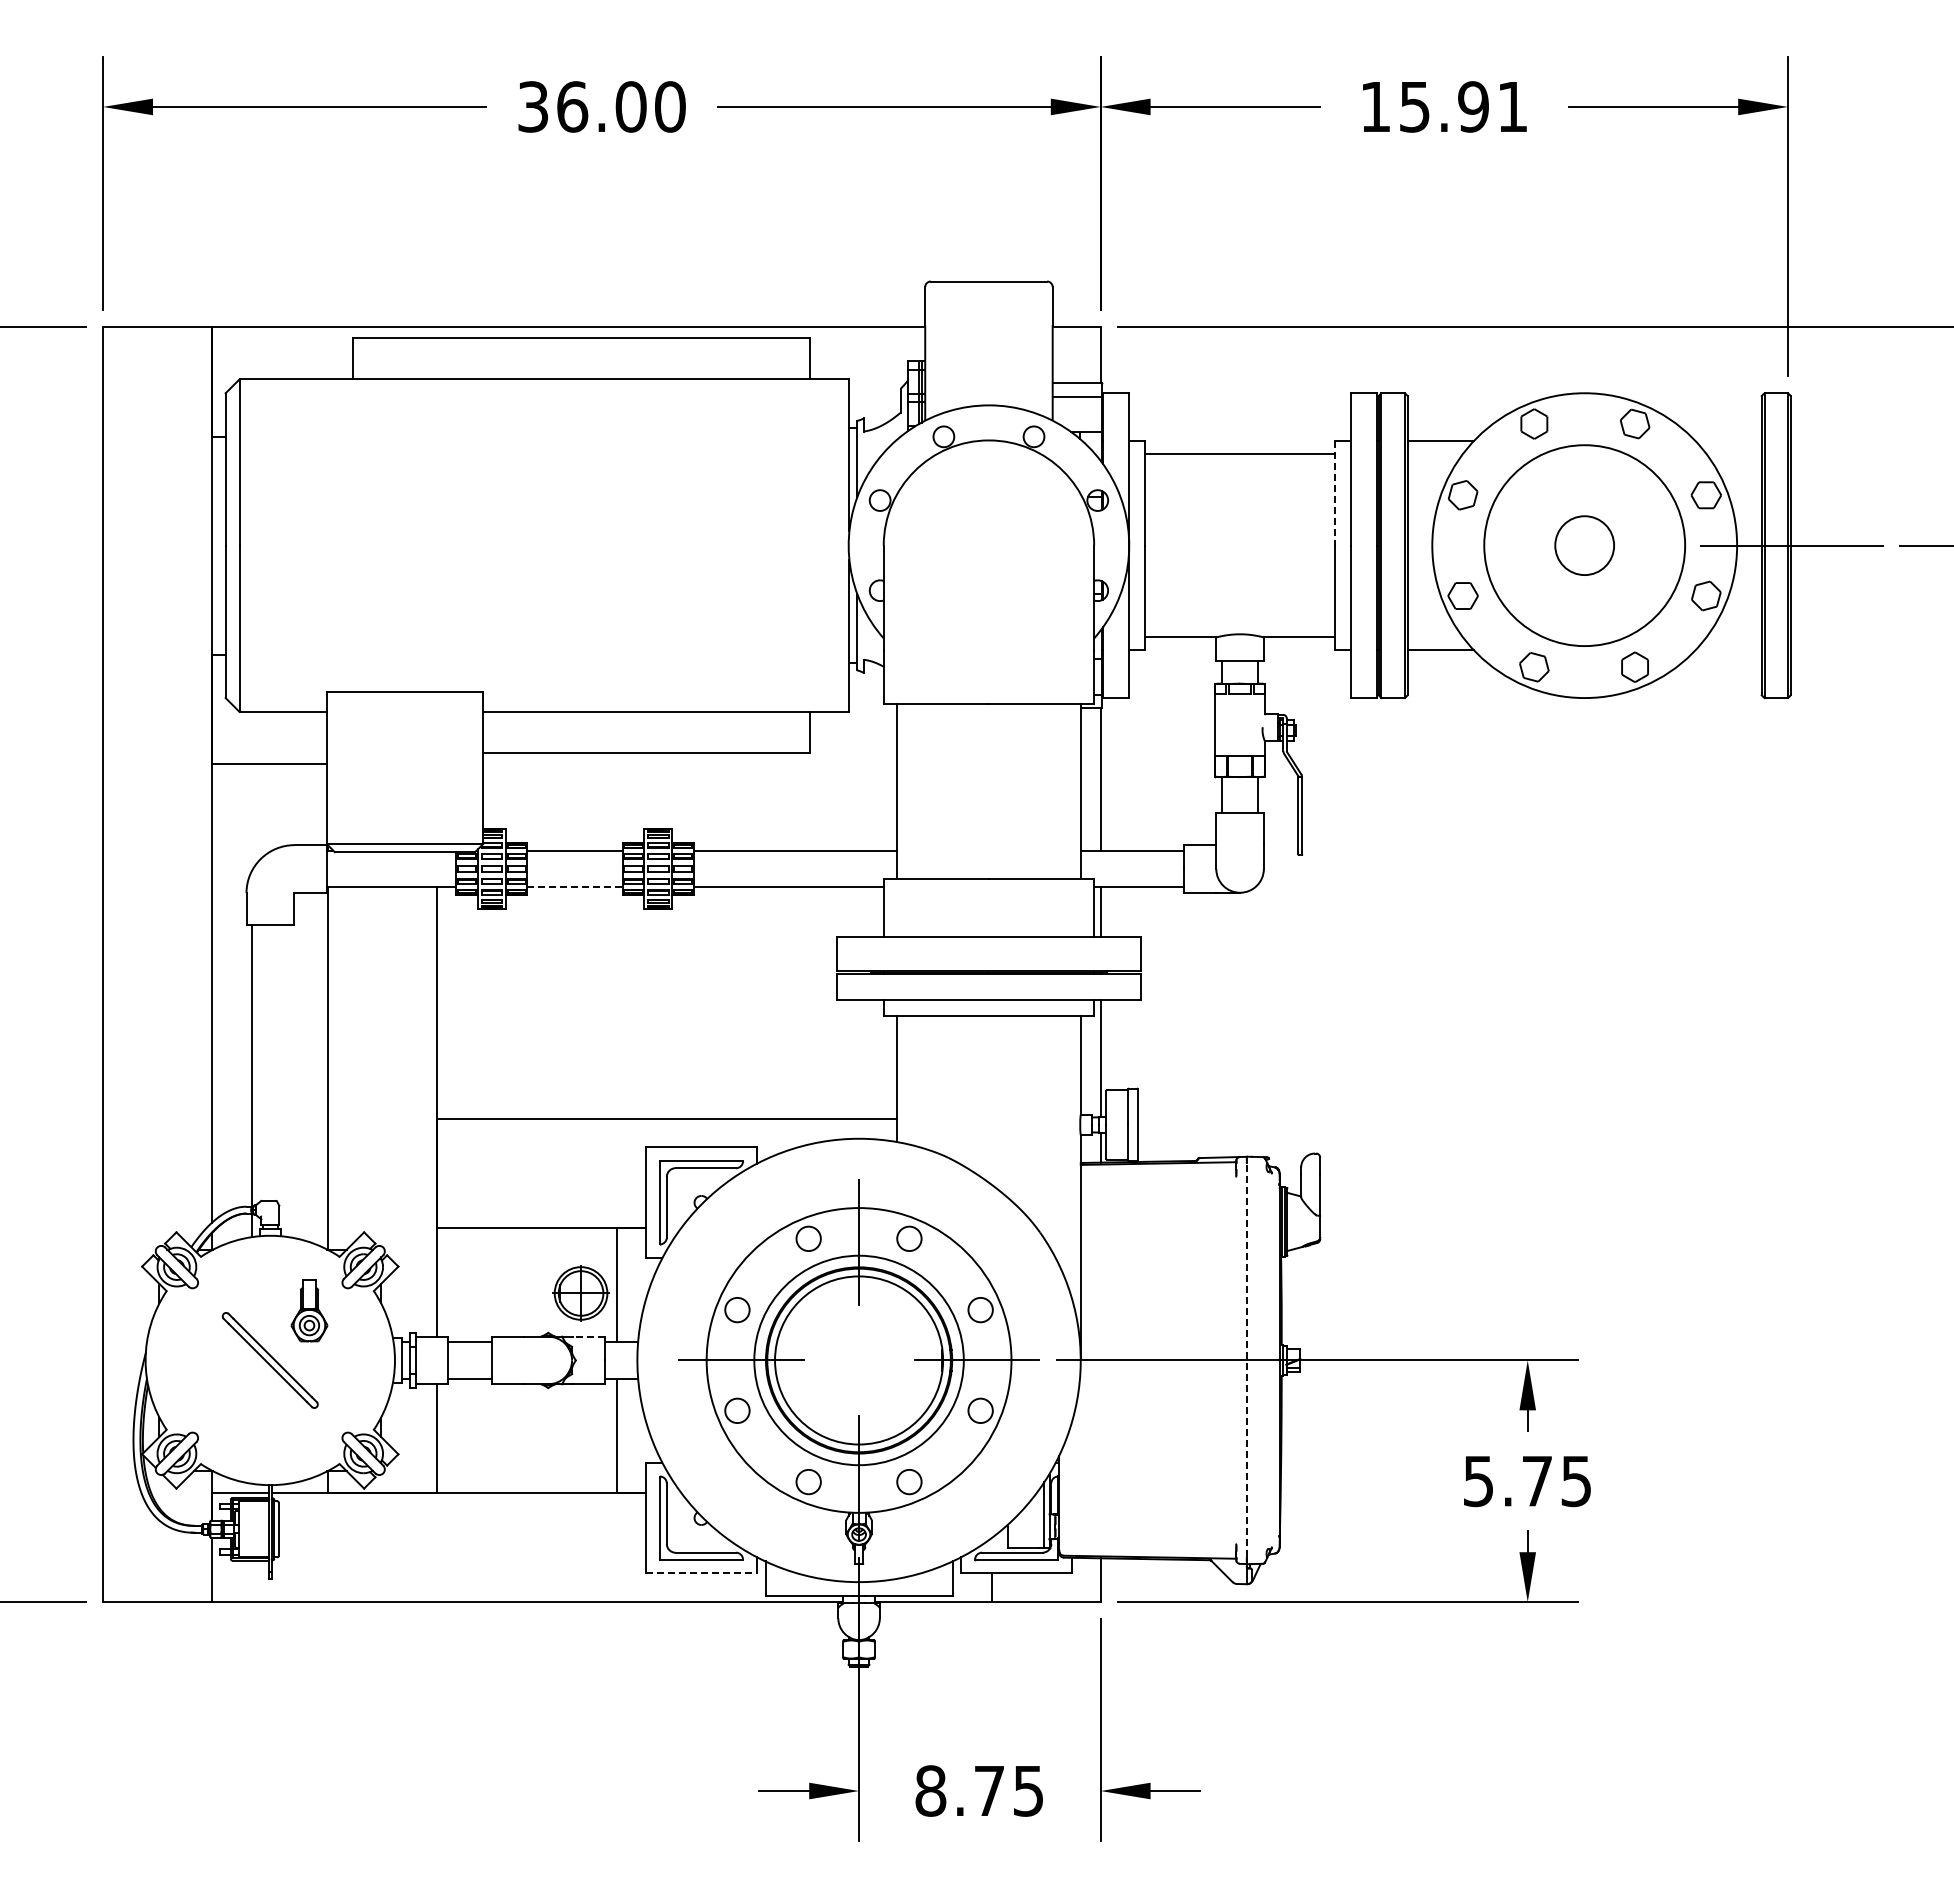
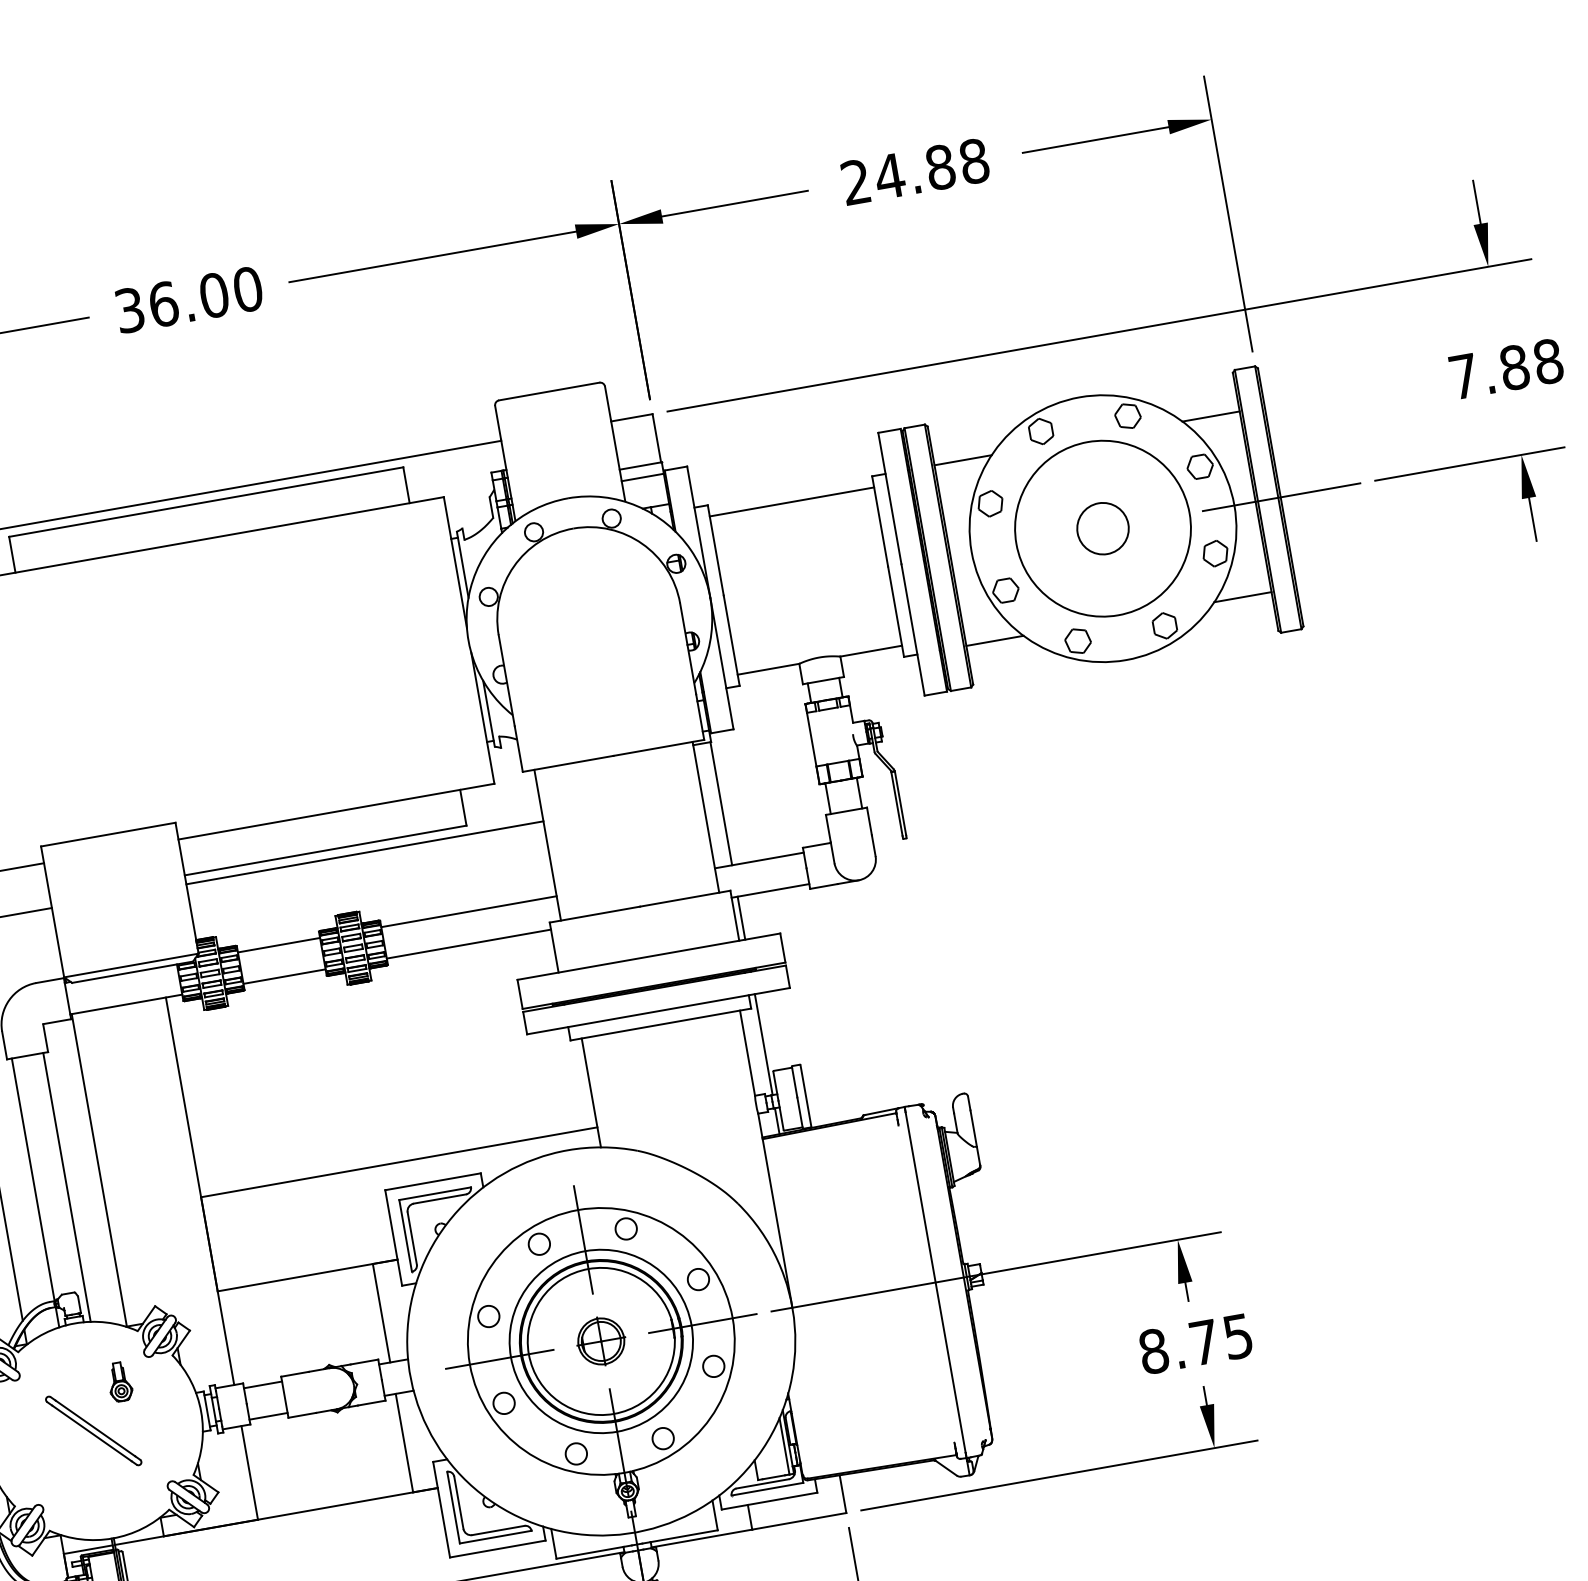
text: (1444, 106) -> (915, 171), 15.91 -> 24.88
line: (1728, 440) -> (1211, 416), added
line: (1335, 493) -> (880, 521), dashed -> solid
line: (1728, 650) -> (1242, 597), added
line: (689, 763) -> (364, 852), added
line: (575, 887) -> (284, 976), dashed -> solid
line: (288, 1081) -> (67, 1187), added
part: (580, 1293) -> (600, 1341), moved
part: (309, 1310) -> (119, 1381), size x0.71
line: (588, 1336) -> (364, 1361), dashed -> solid
line: (1246, 1360) -> (935, 1282), dashed -> solid
text: (1478, 1481) -> (1153, 1351), 5.75 -> 8.75
line: (701, 1573) -> (497, 1549), dashed -> solid

